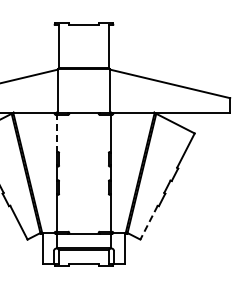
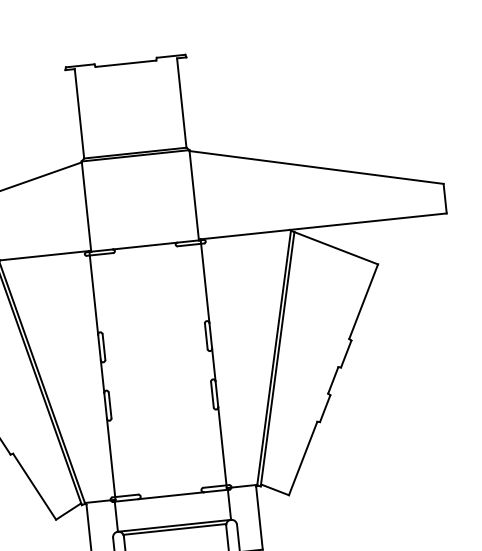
line: (57, 133) -> (94, 294), dashed -> solid
line: (149, 222) -> (304, 457), dashed -> solid

